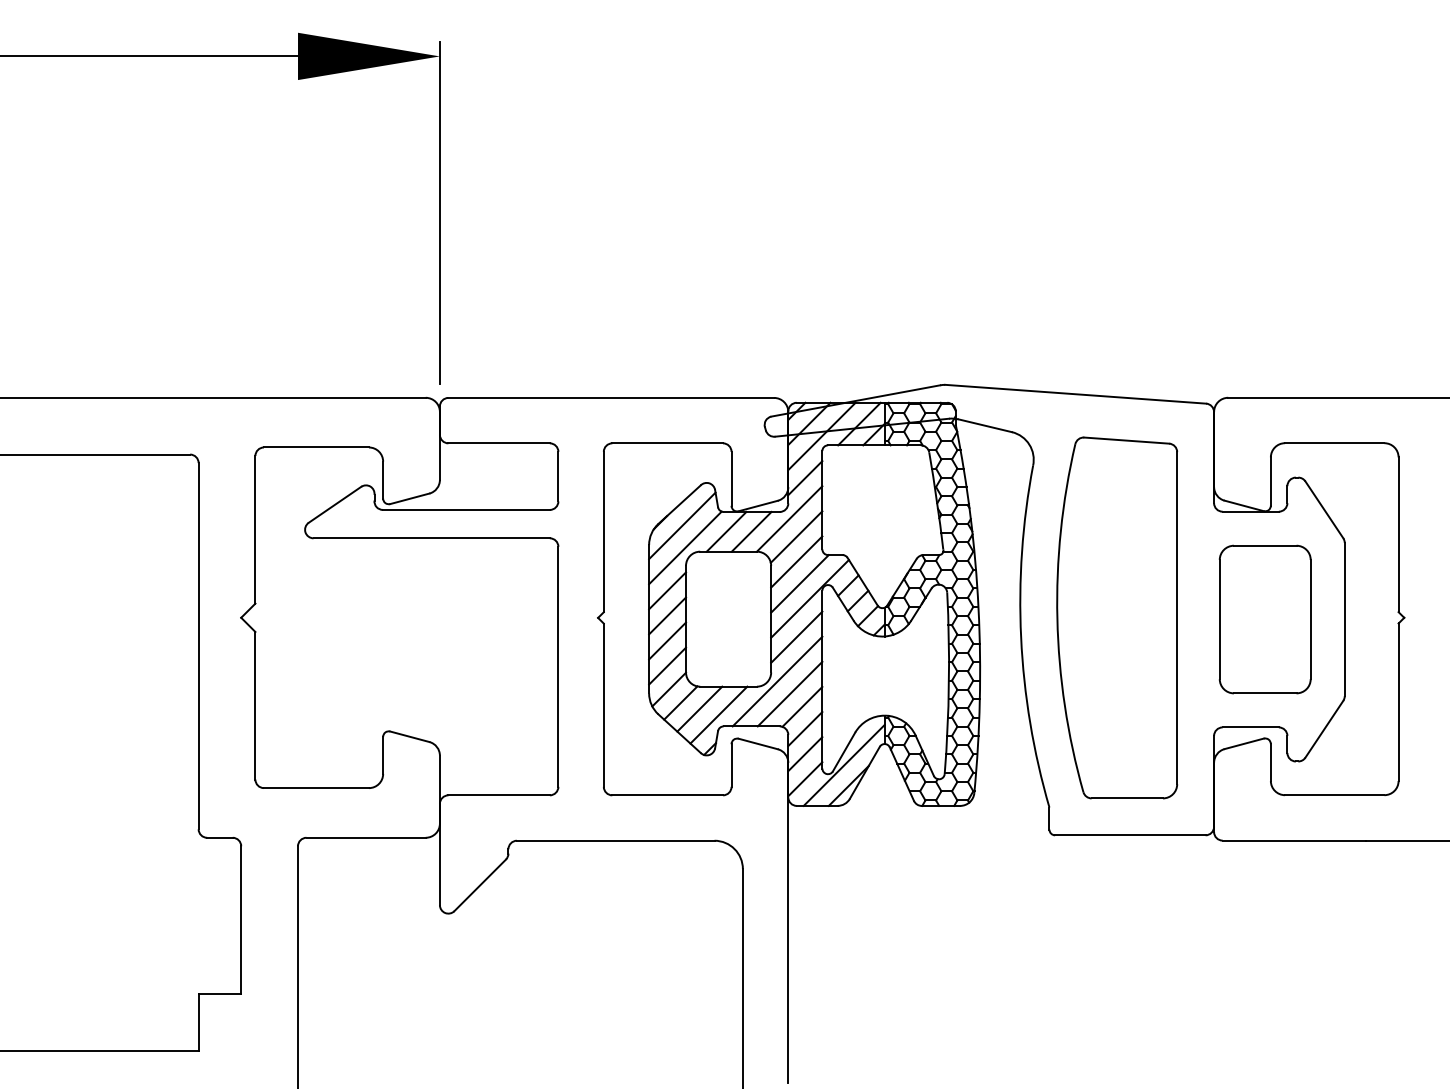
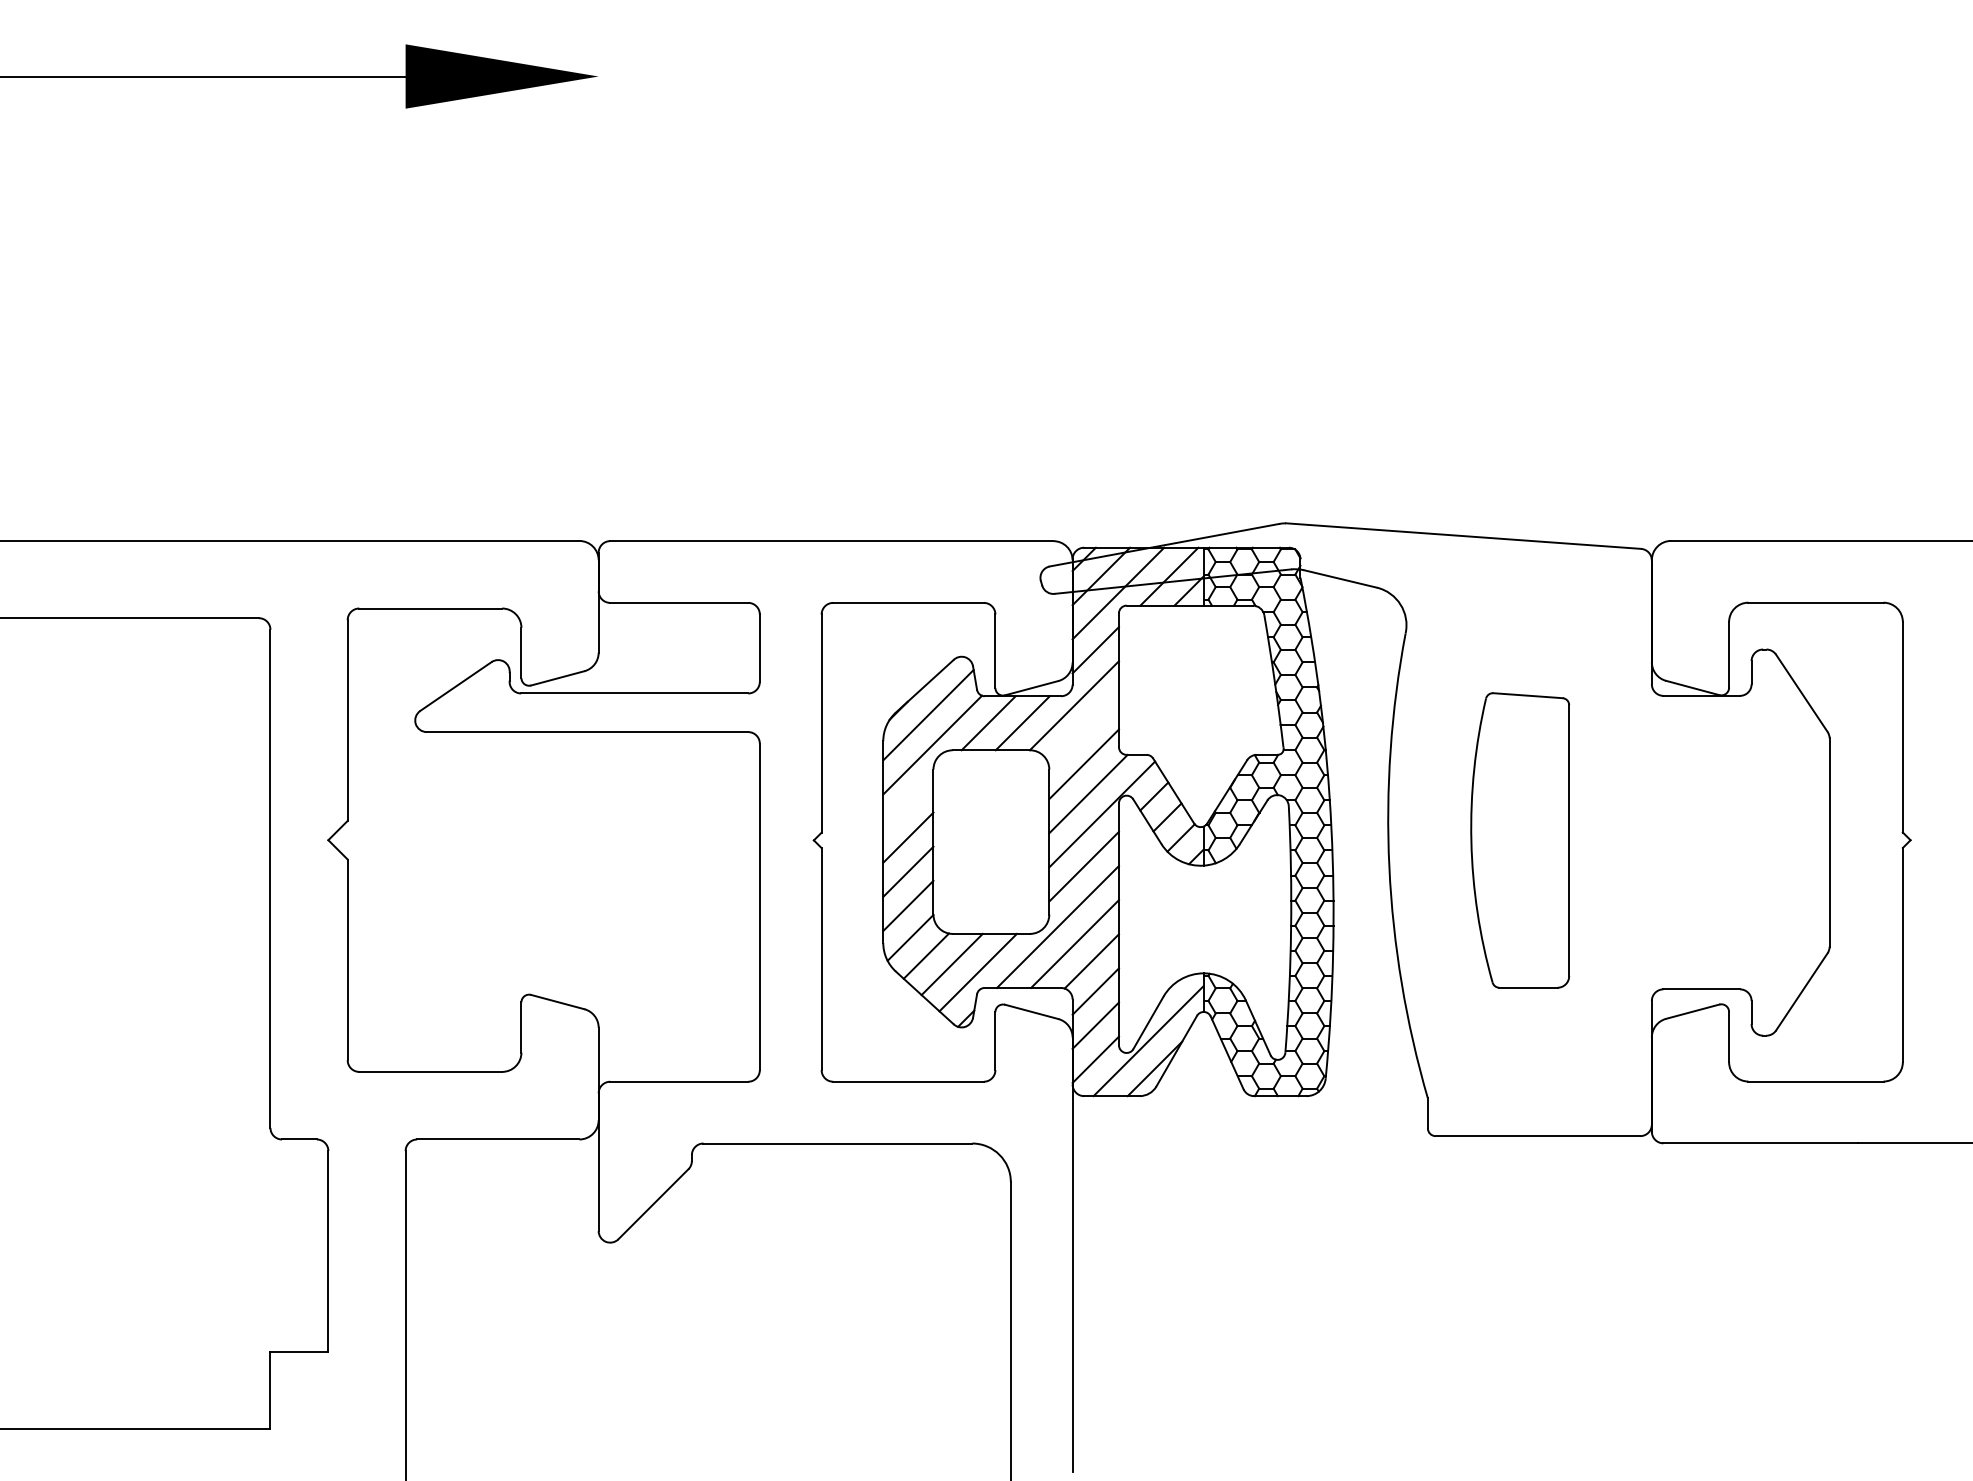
line: (439, 212) -> (598, 288), removed
line: (796, 536) -> (1083, 729), removed
line: (667, 590) -> (908, 803), removed
part: (1117, 617) -> (1520, 839), size x0.6
part: (1264, 619) -> (1720, 842), removed

